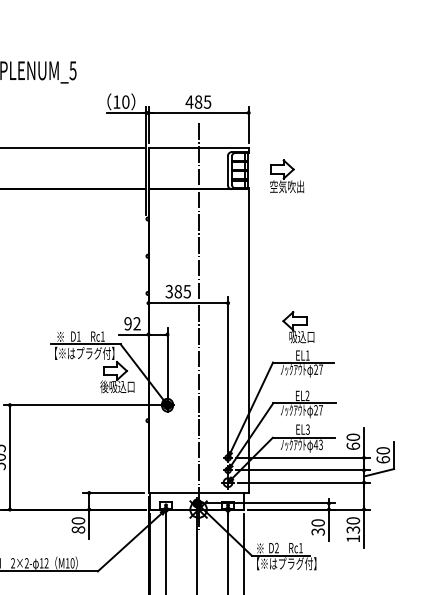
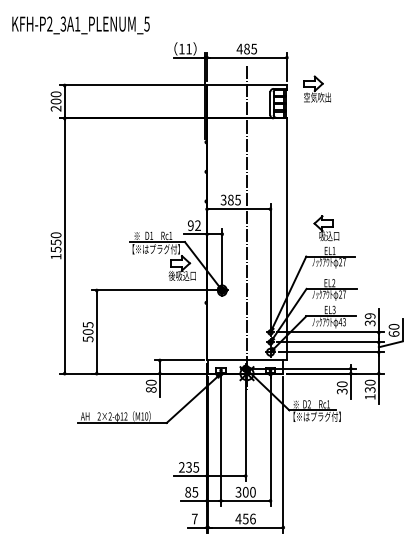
text: (125, 101) -> (188, 48), 10 -> 11
part: (285, 175) -> (316, 88), moved
text: (352, 441) -> (369, 319), 60 -> 39

